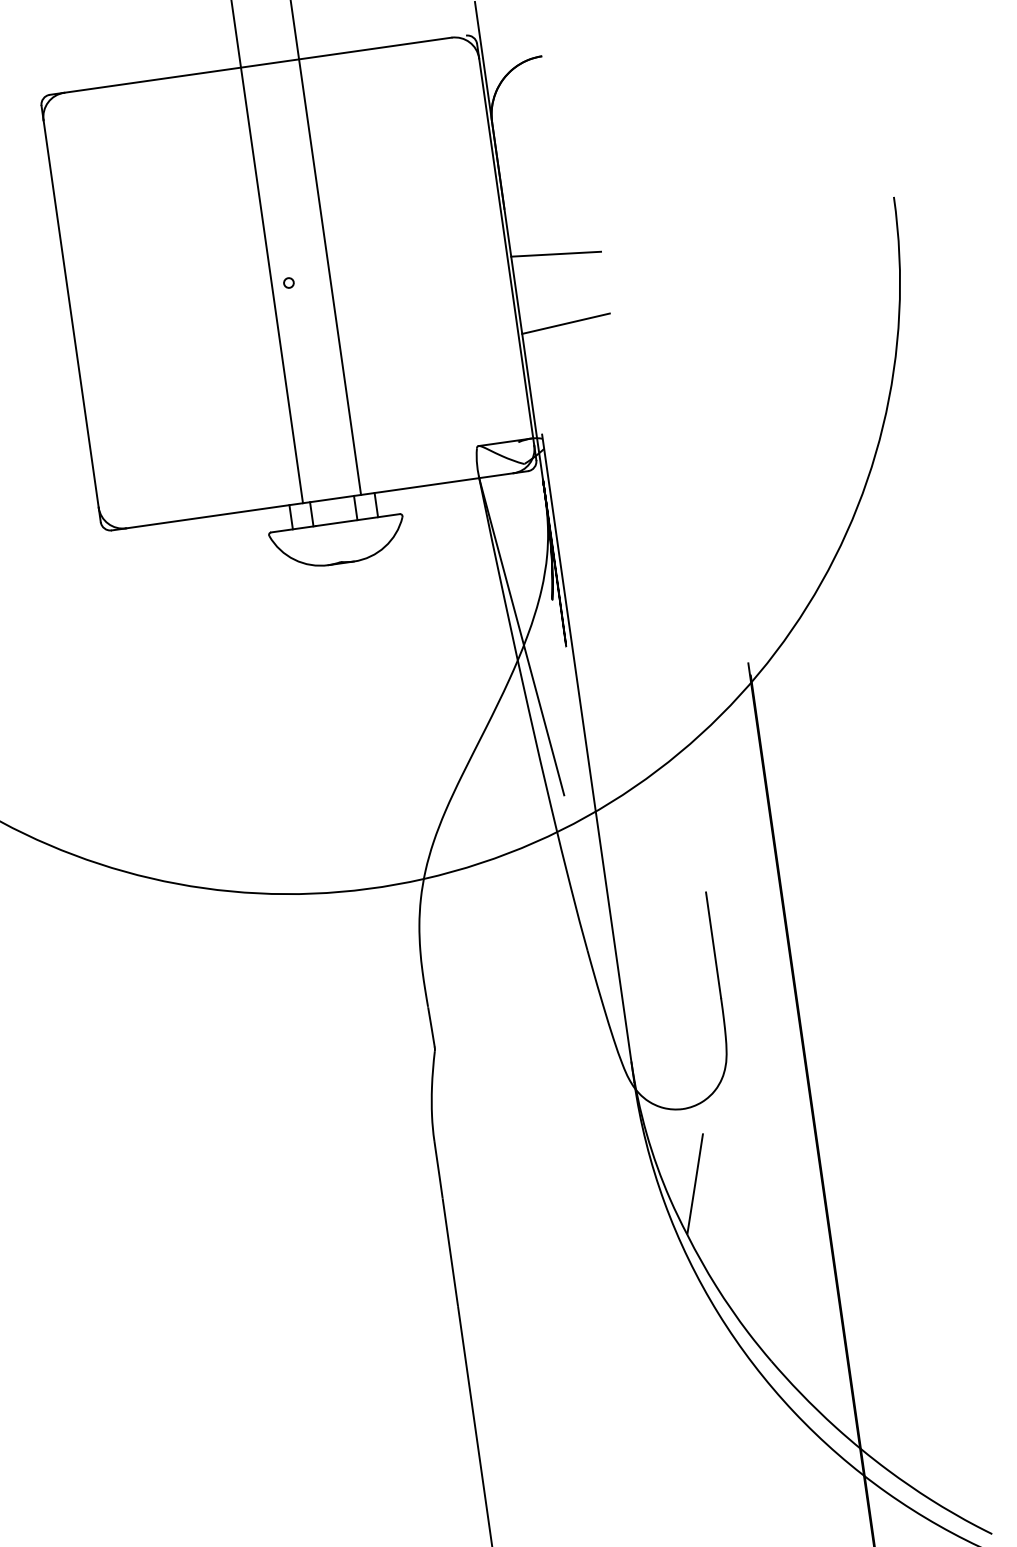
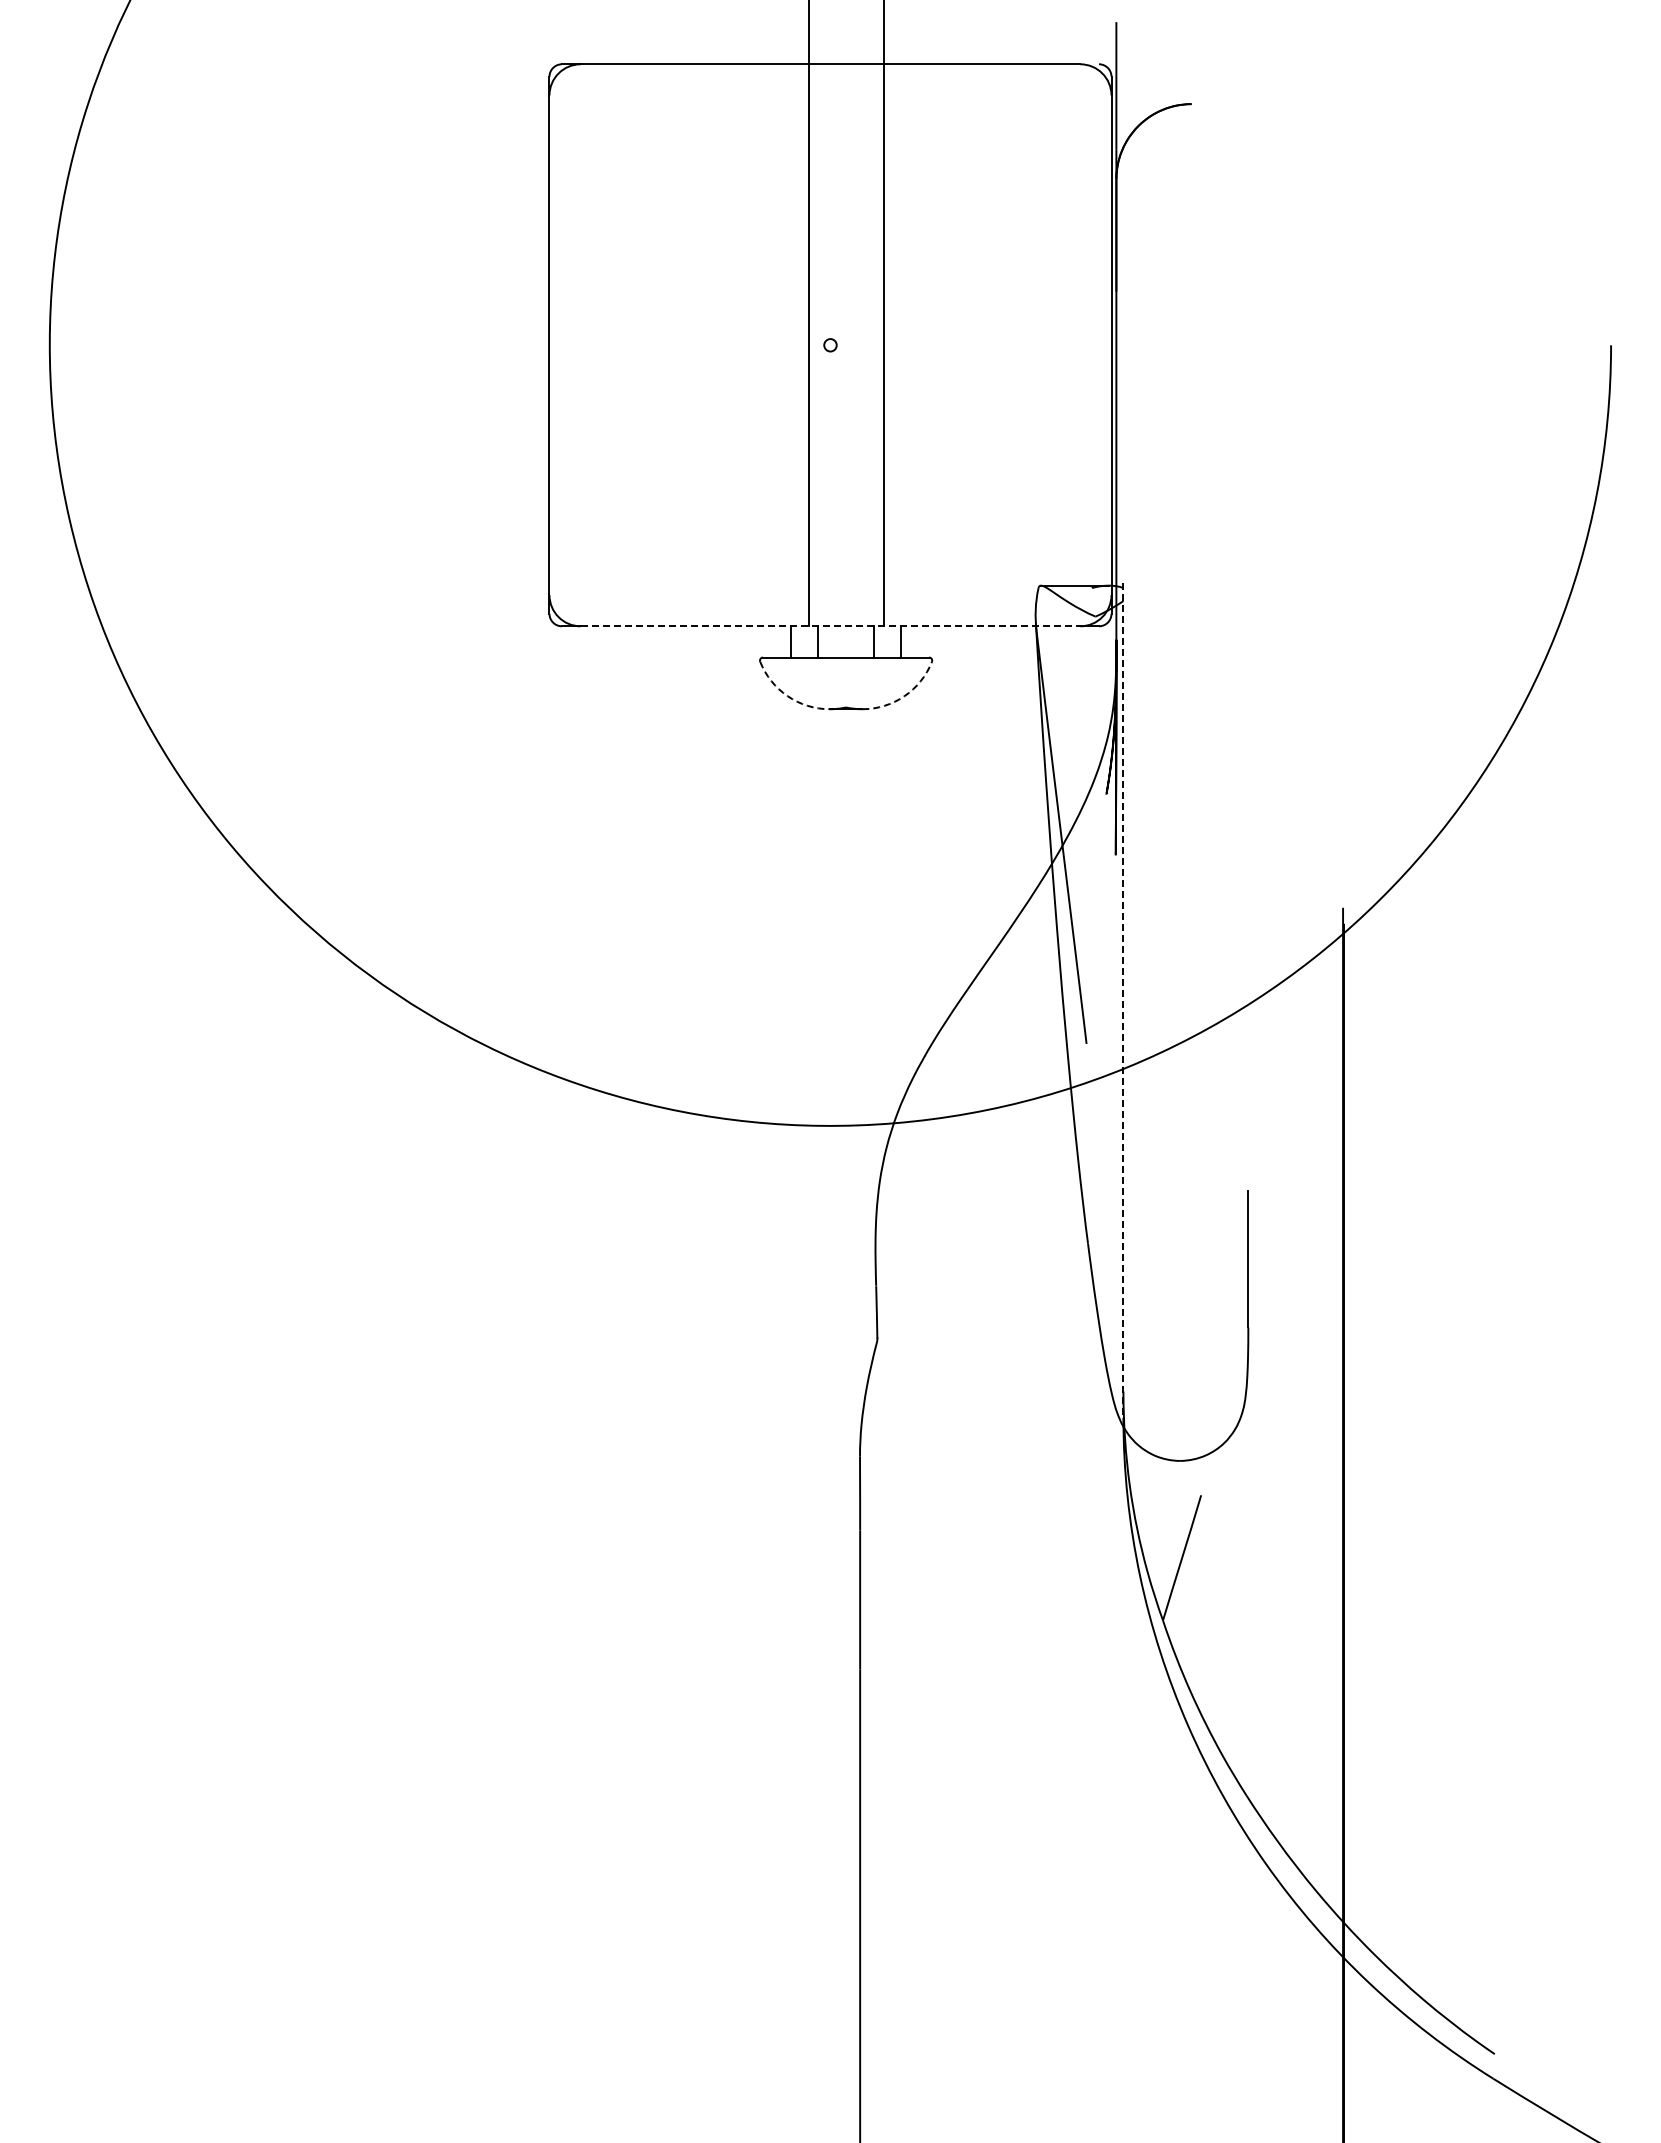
line: (556, 253) -> (1173, 356), removed
line: (565, 323) -> (1173, 446), removed
line: (319, 500) -> (830, 626), solid -> dashed
arc: (385, 547) -> (904, 696), solid -> dashed
arc: (294, 559) -> (787, 696), solid -> dashed
line: (588, 758) -> (1123, 1000), solid -> dashed

